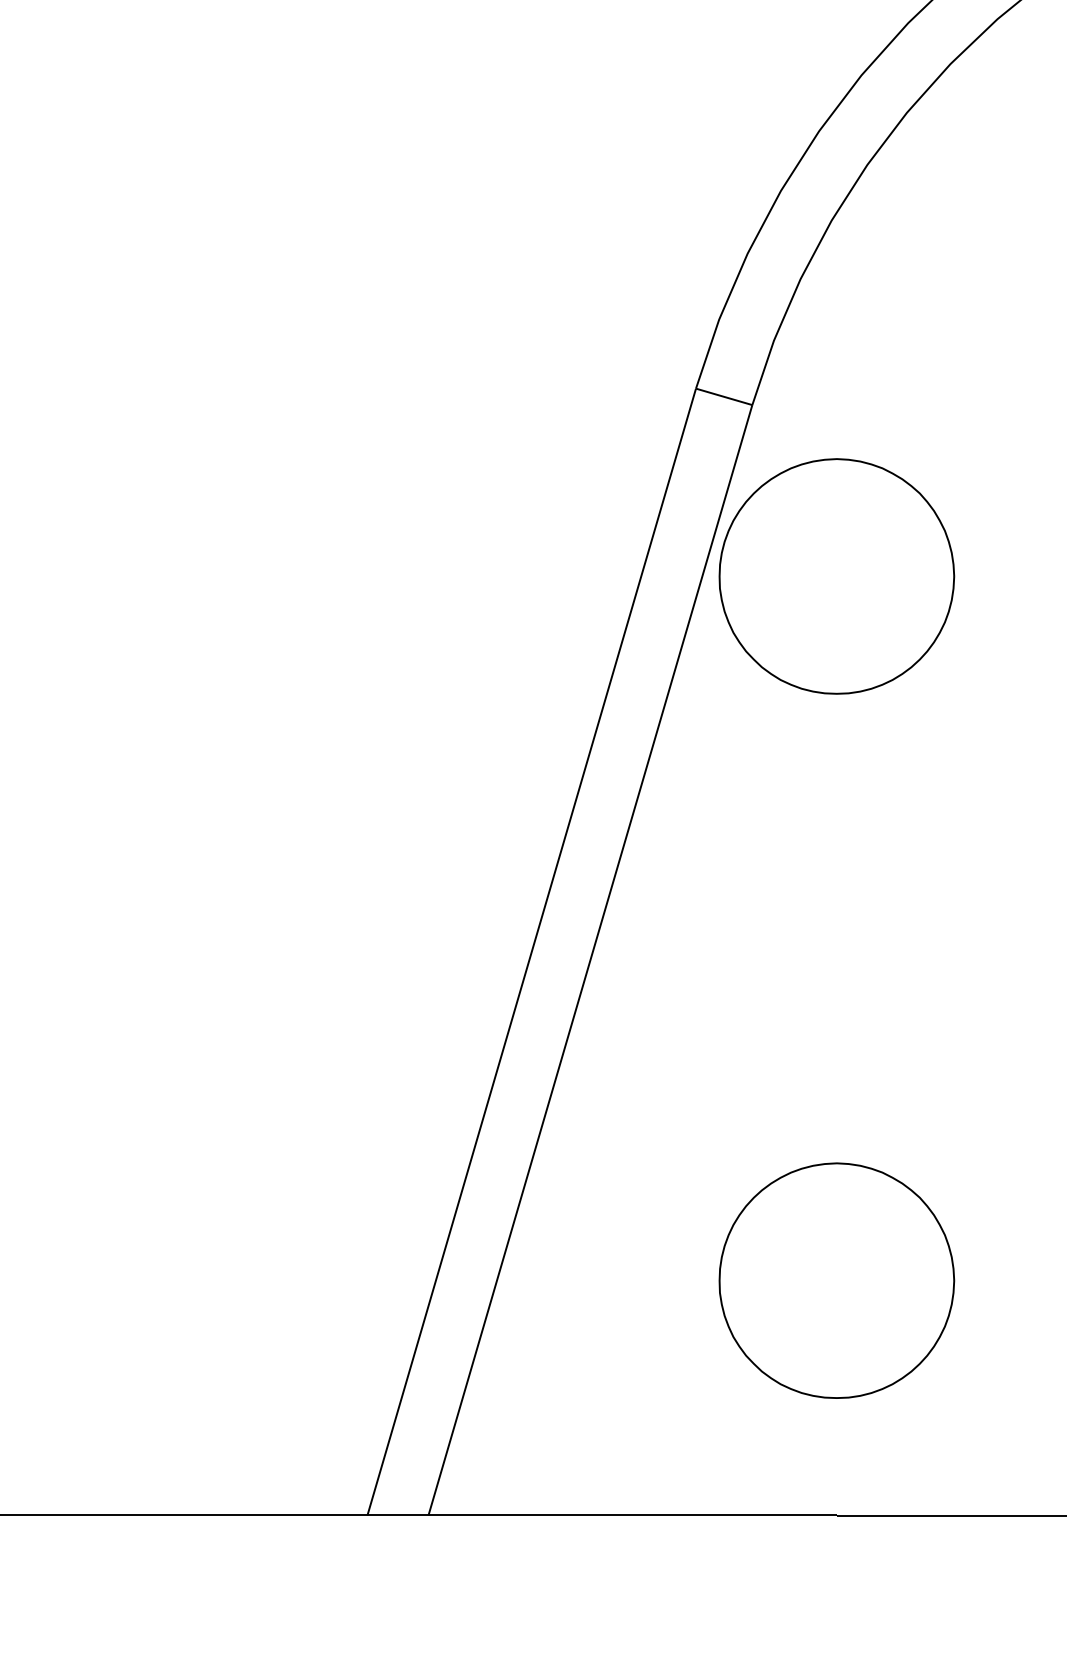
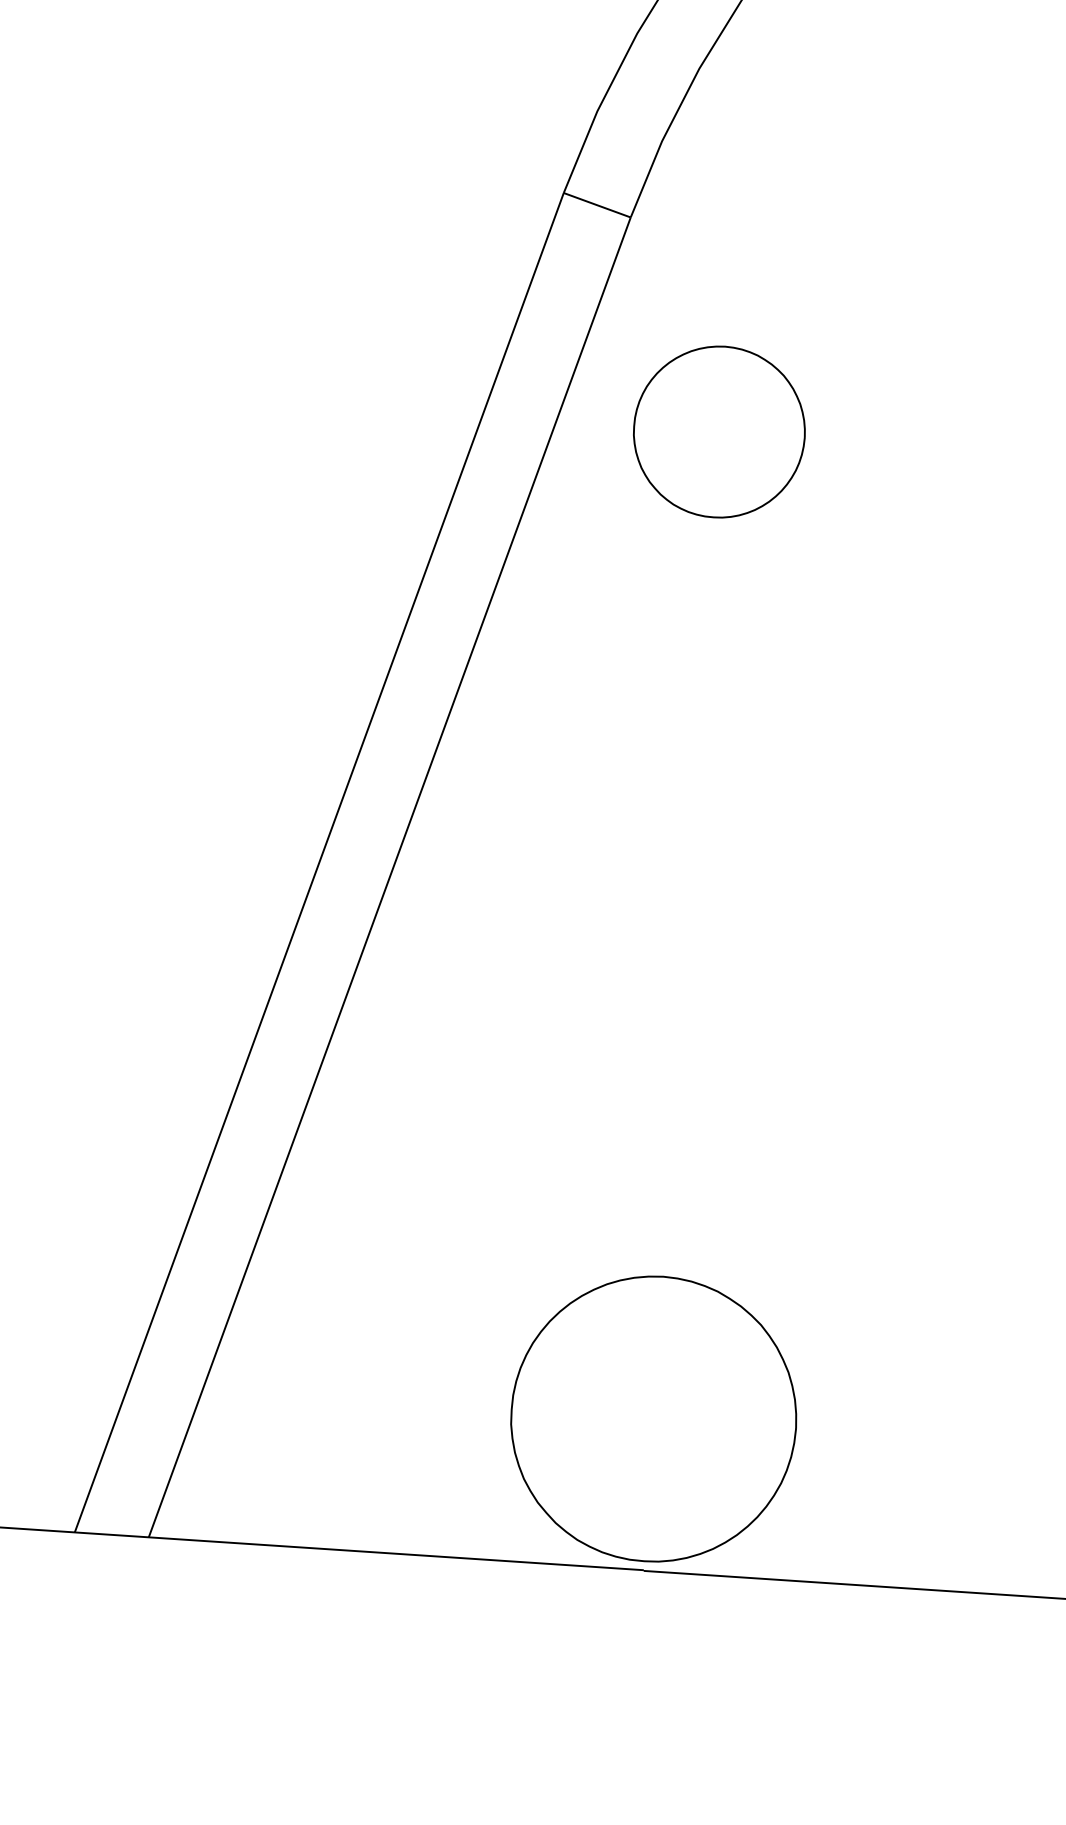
part: (836, 576) -> (718, 432), size x0.6
part: (836, 1280) -> (653, 1418), moved

